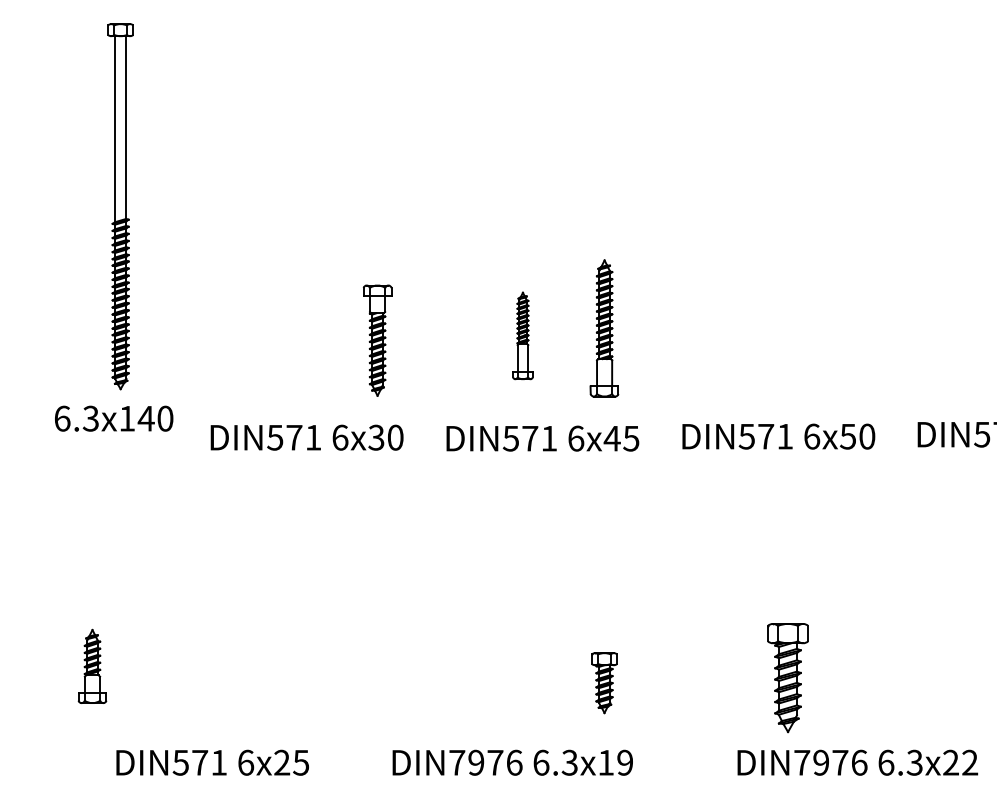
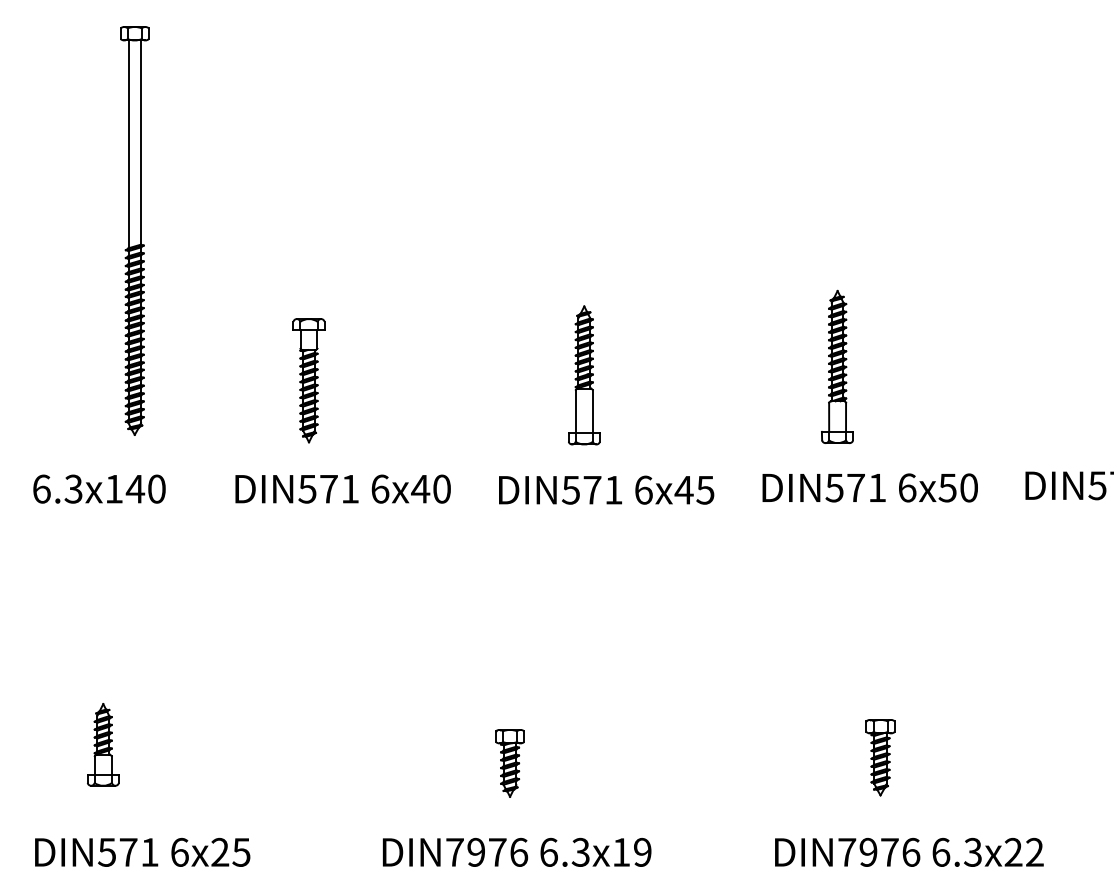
part: (604, 328) -> (837, 367), moved
part: (522, 335) -> (583, 374), size x1.43
part: (377, 340) -> (308, 380), moved
text: (114, 418) -> (99, 488), moved
text: (376, 437) -> (420, 488), 30 -> 40
part: (787, 677) -> (879, 757), size x0.62
part: (604, 683) -> (510, 763), moved
text: (212, 762) -> (142, 852), moved
text: (512, 762) -> (516, 852), moved
text: (857, 762) -> (909, 852), moved

